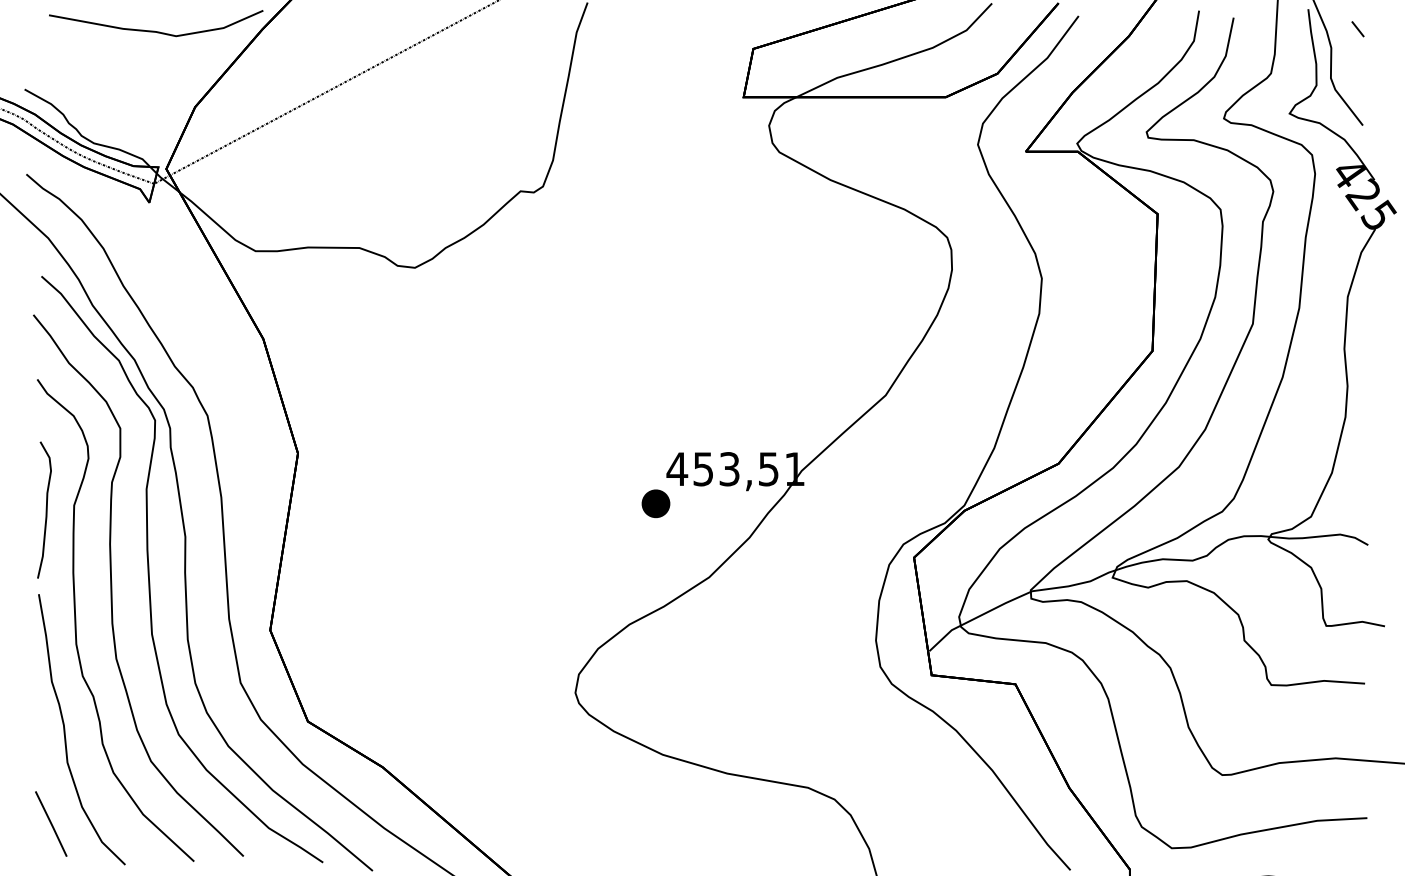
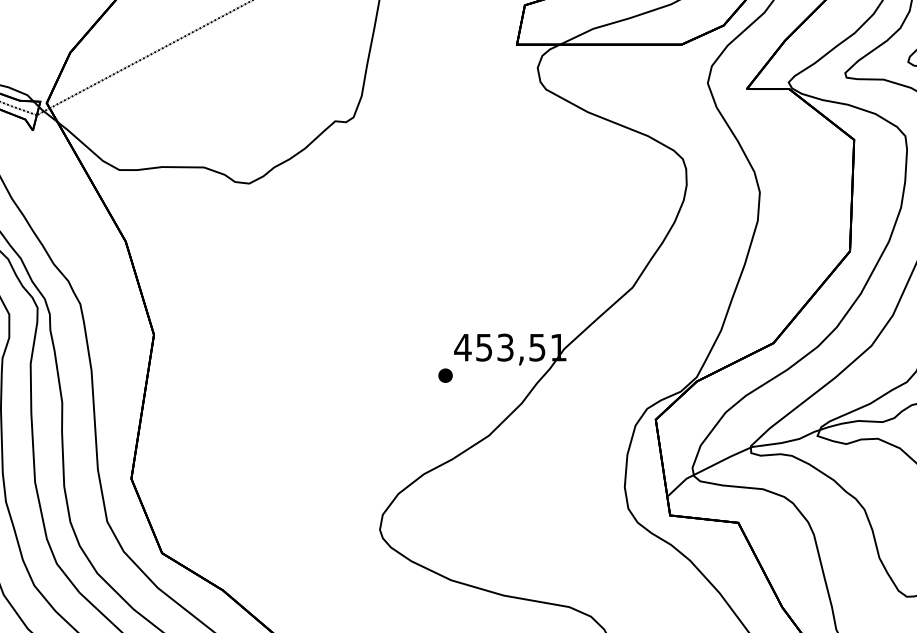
part: (655, 503) -> (445, 375), size x0.62

